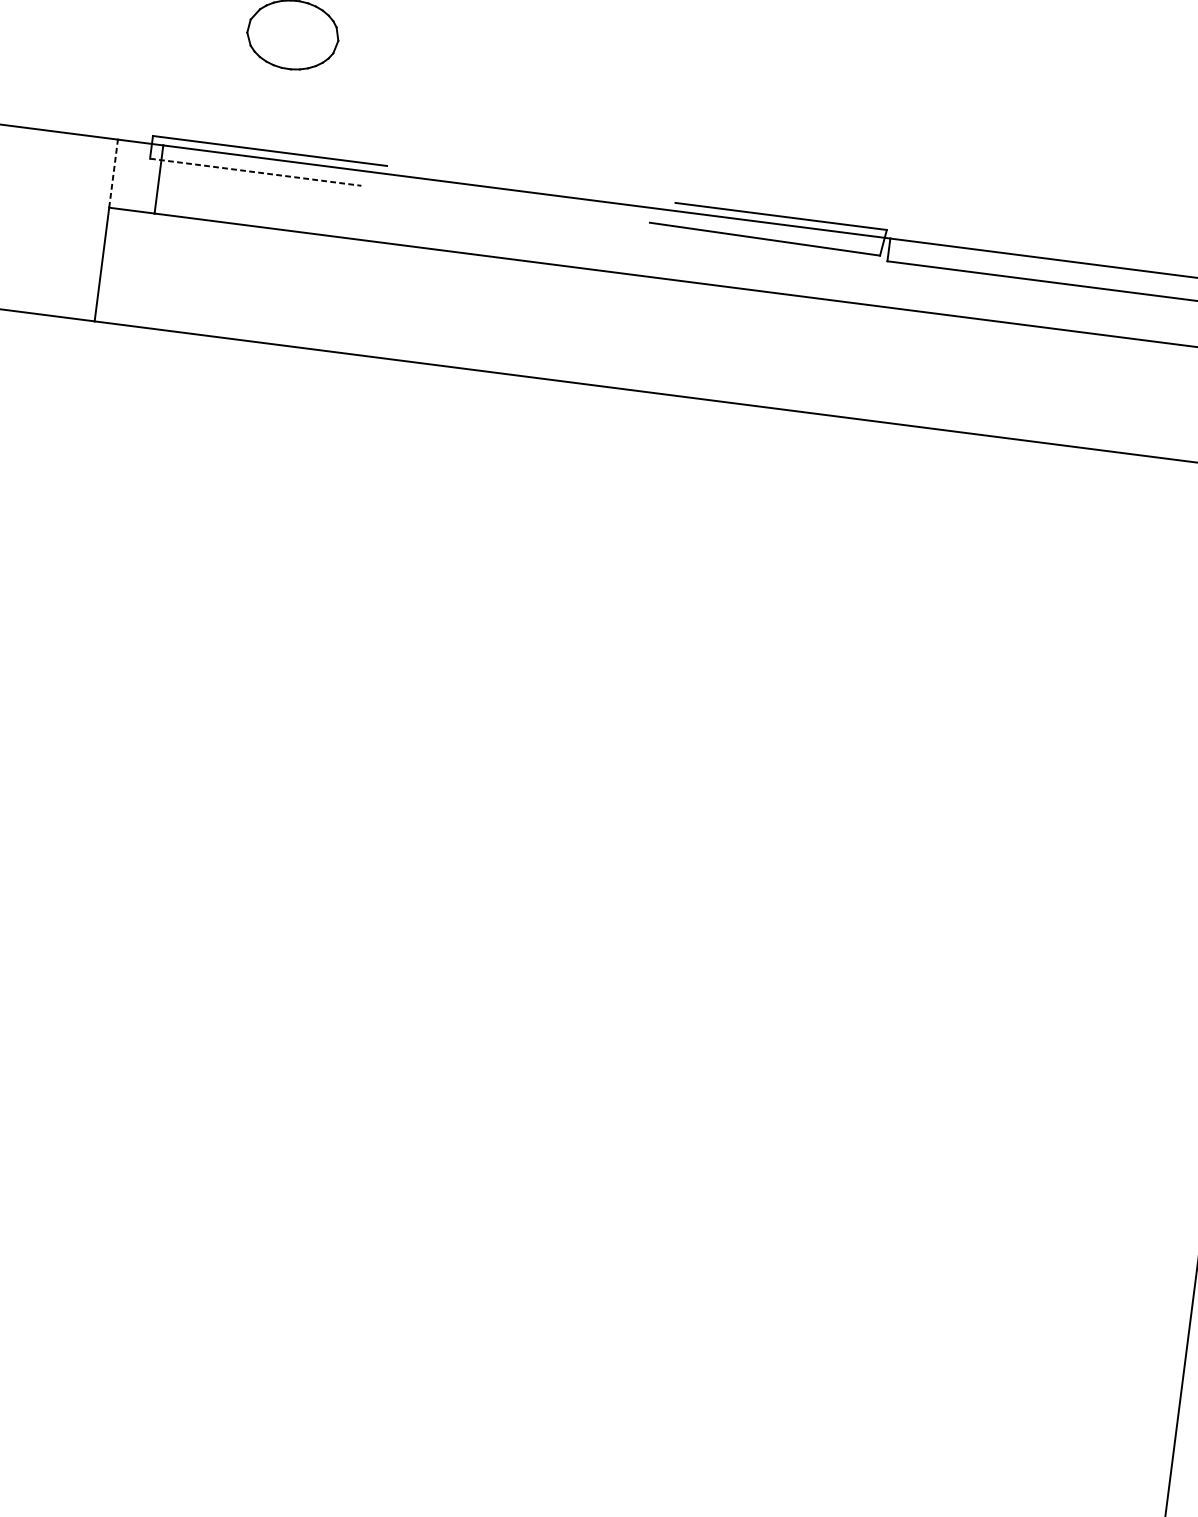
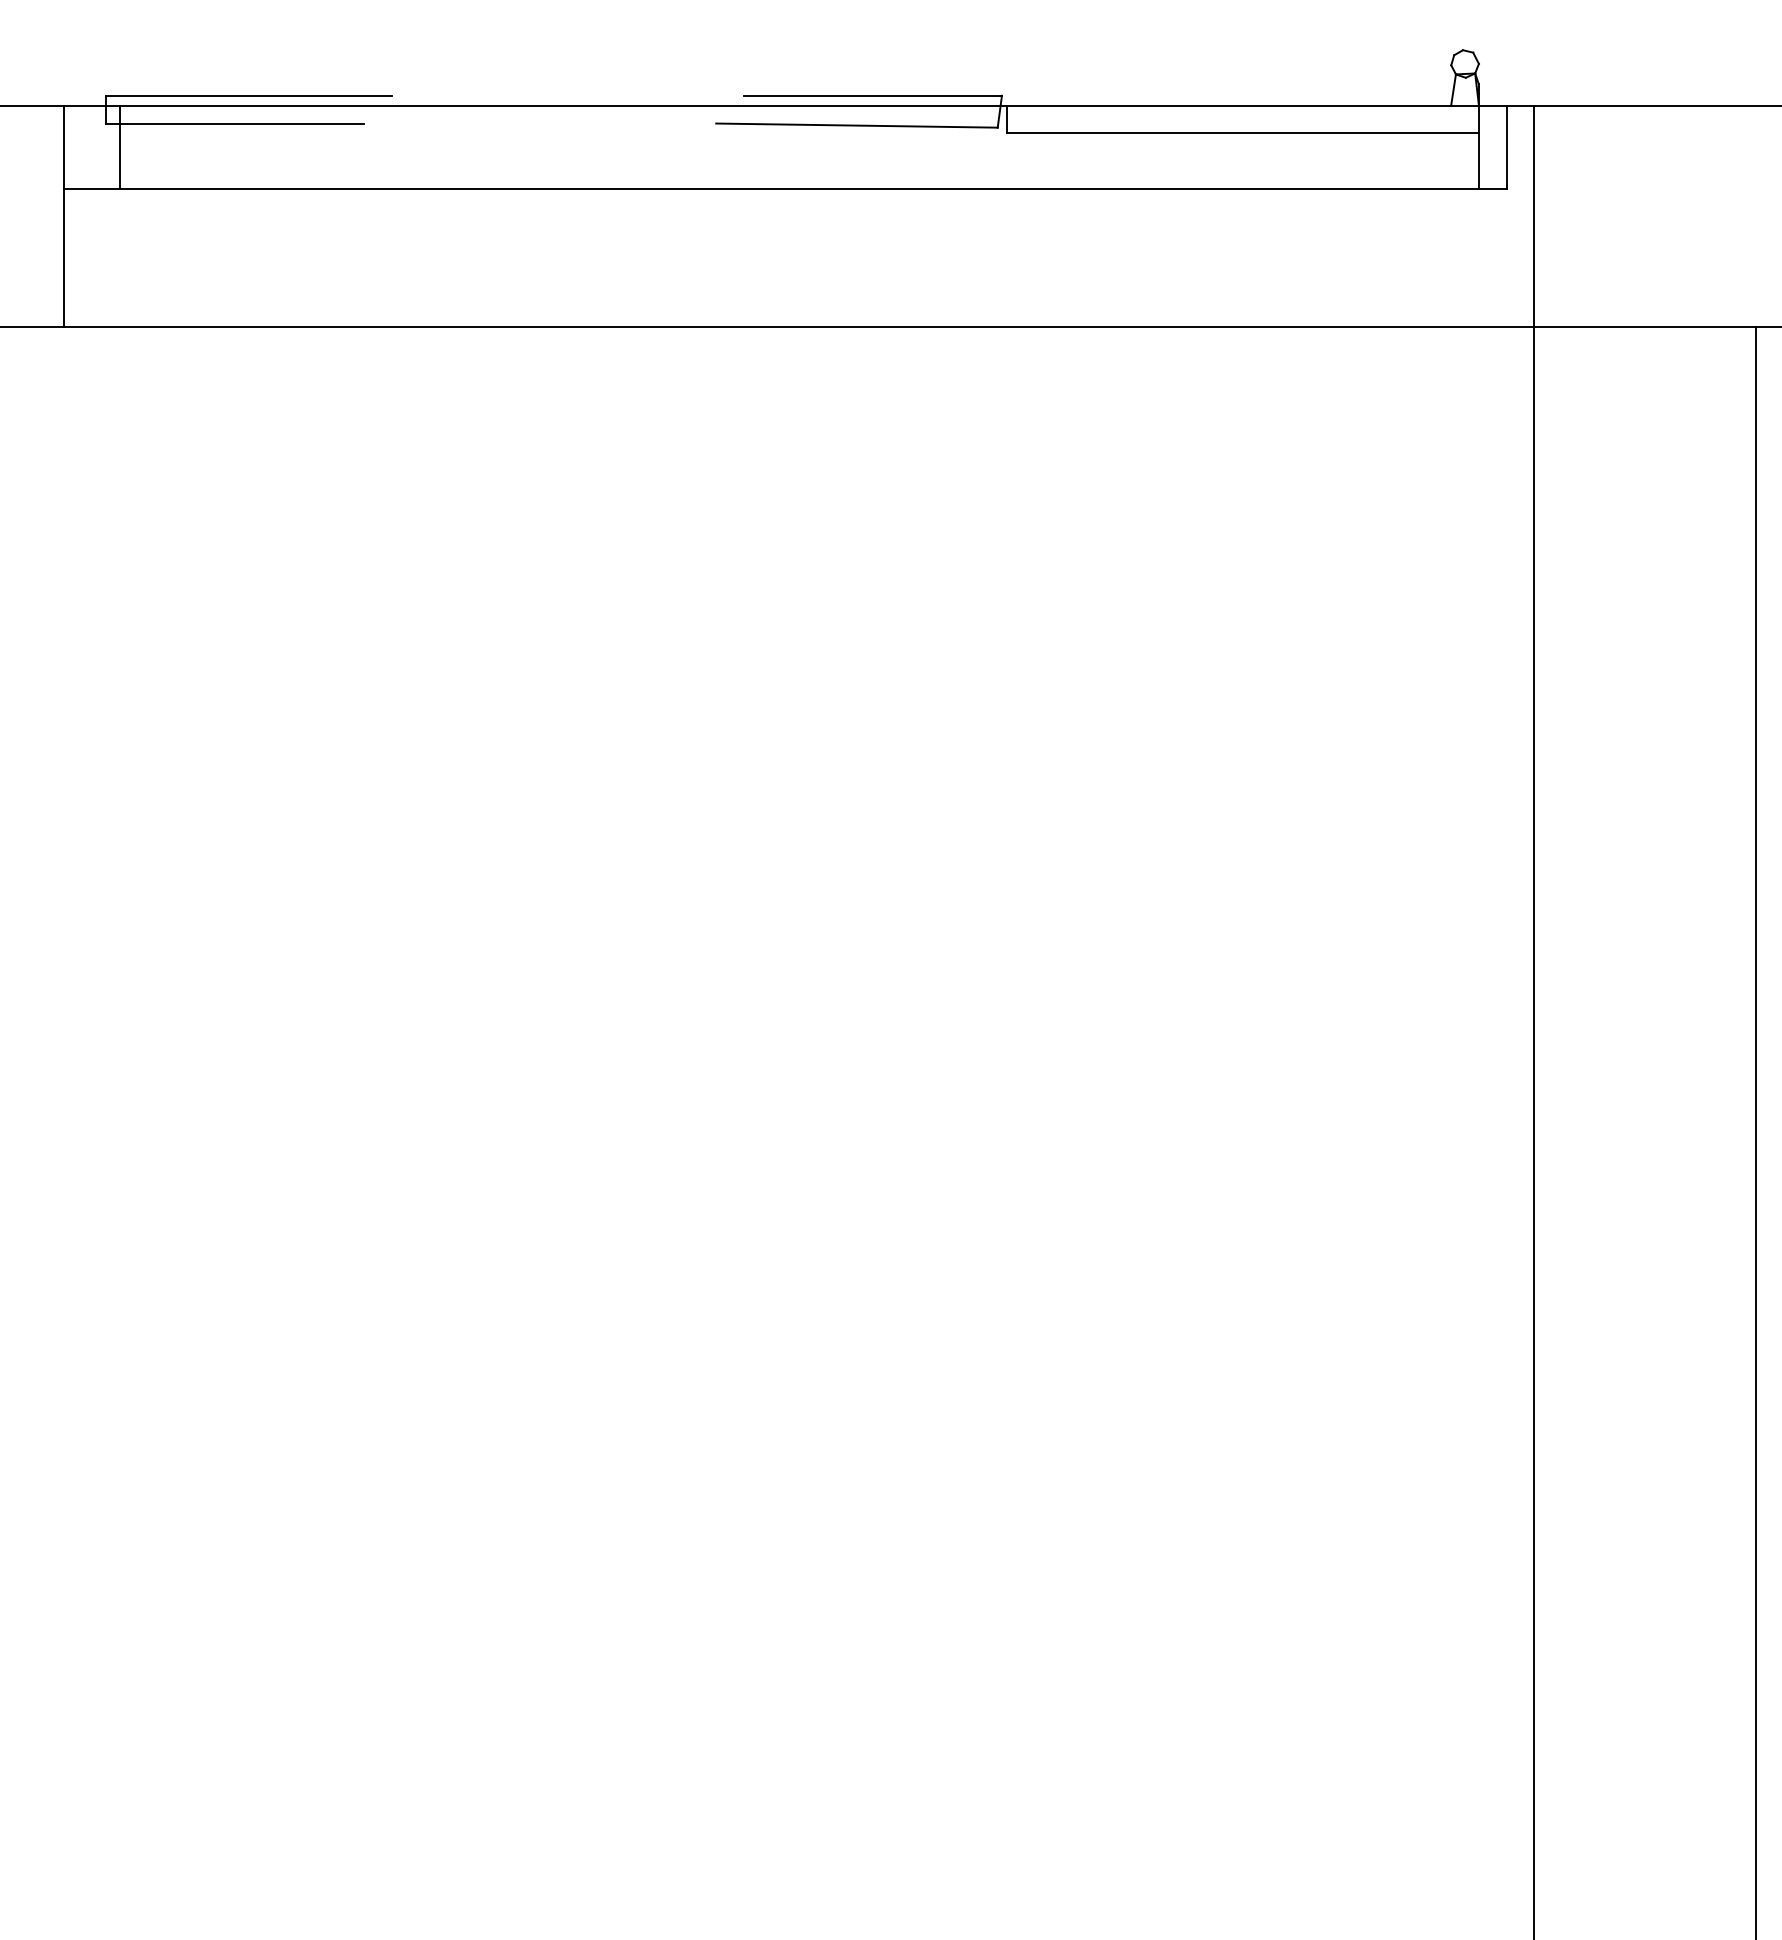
line: (256, 172) -> (235, 123), dashed -> solid
line: (113, 173) -> (64, 147), dashed -> solid

